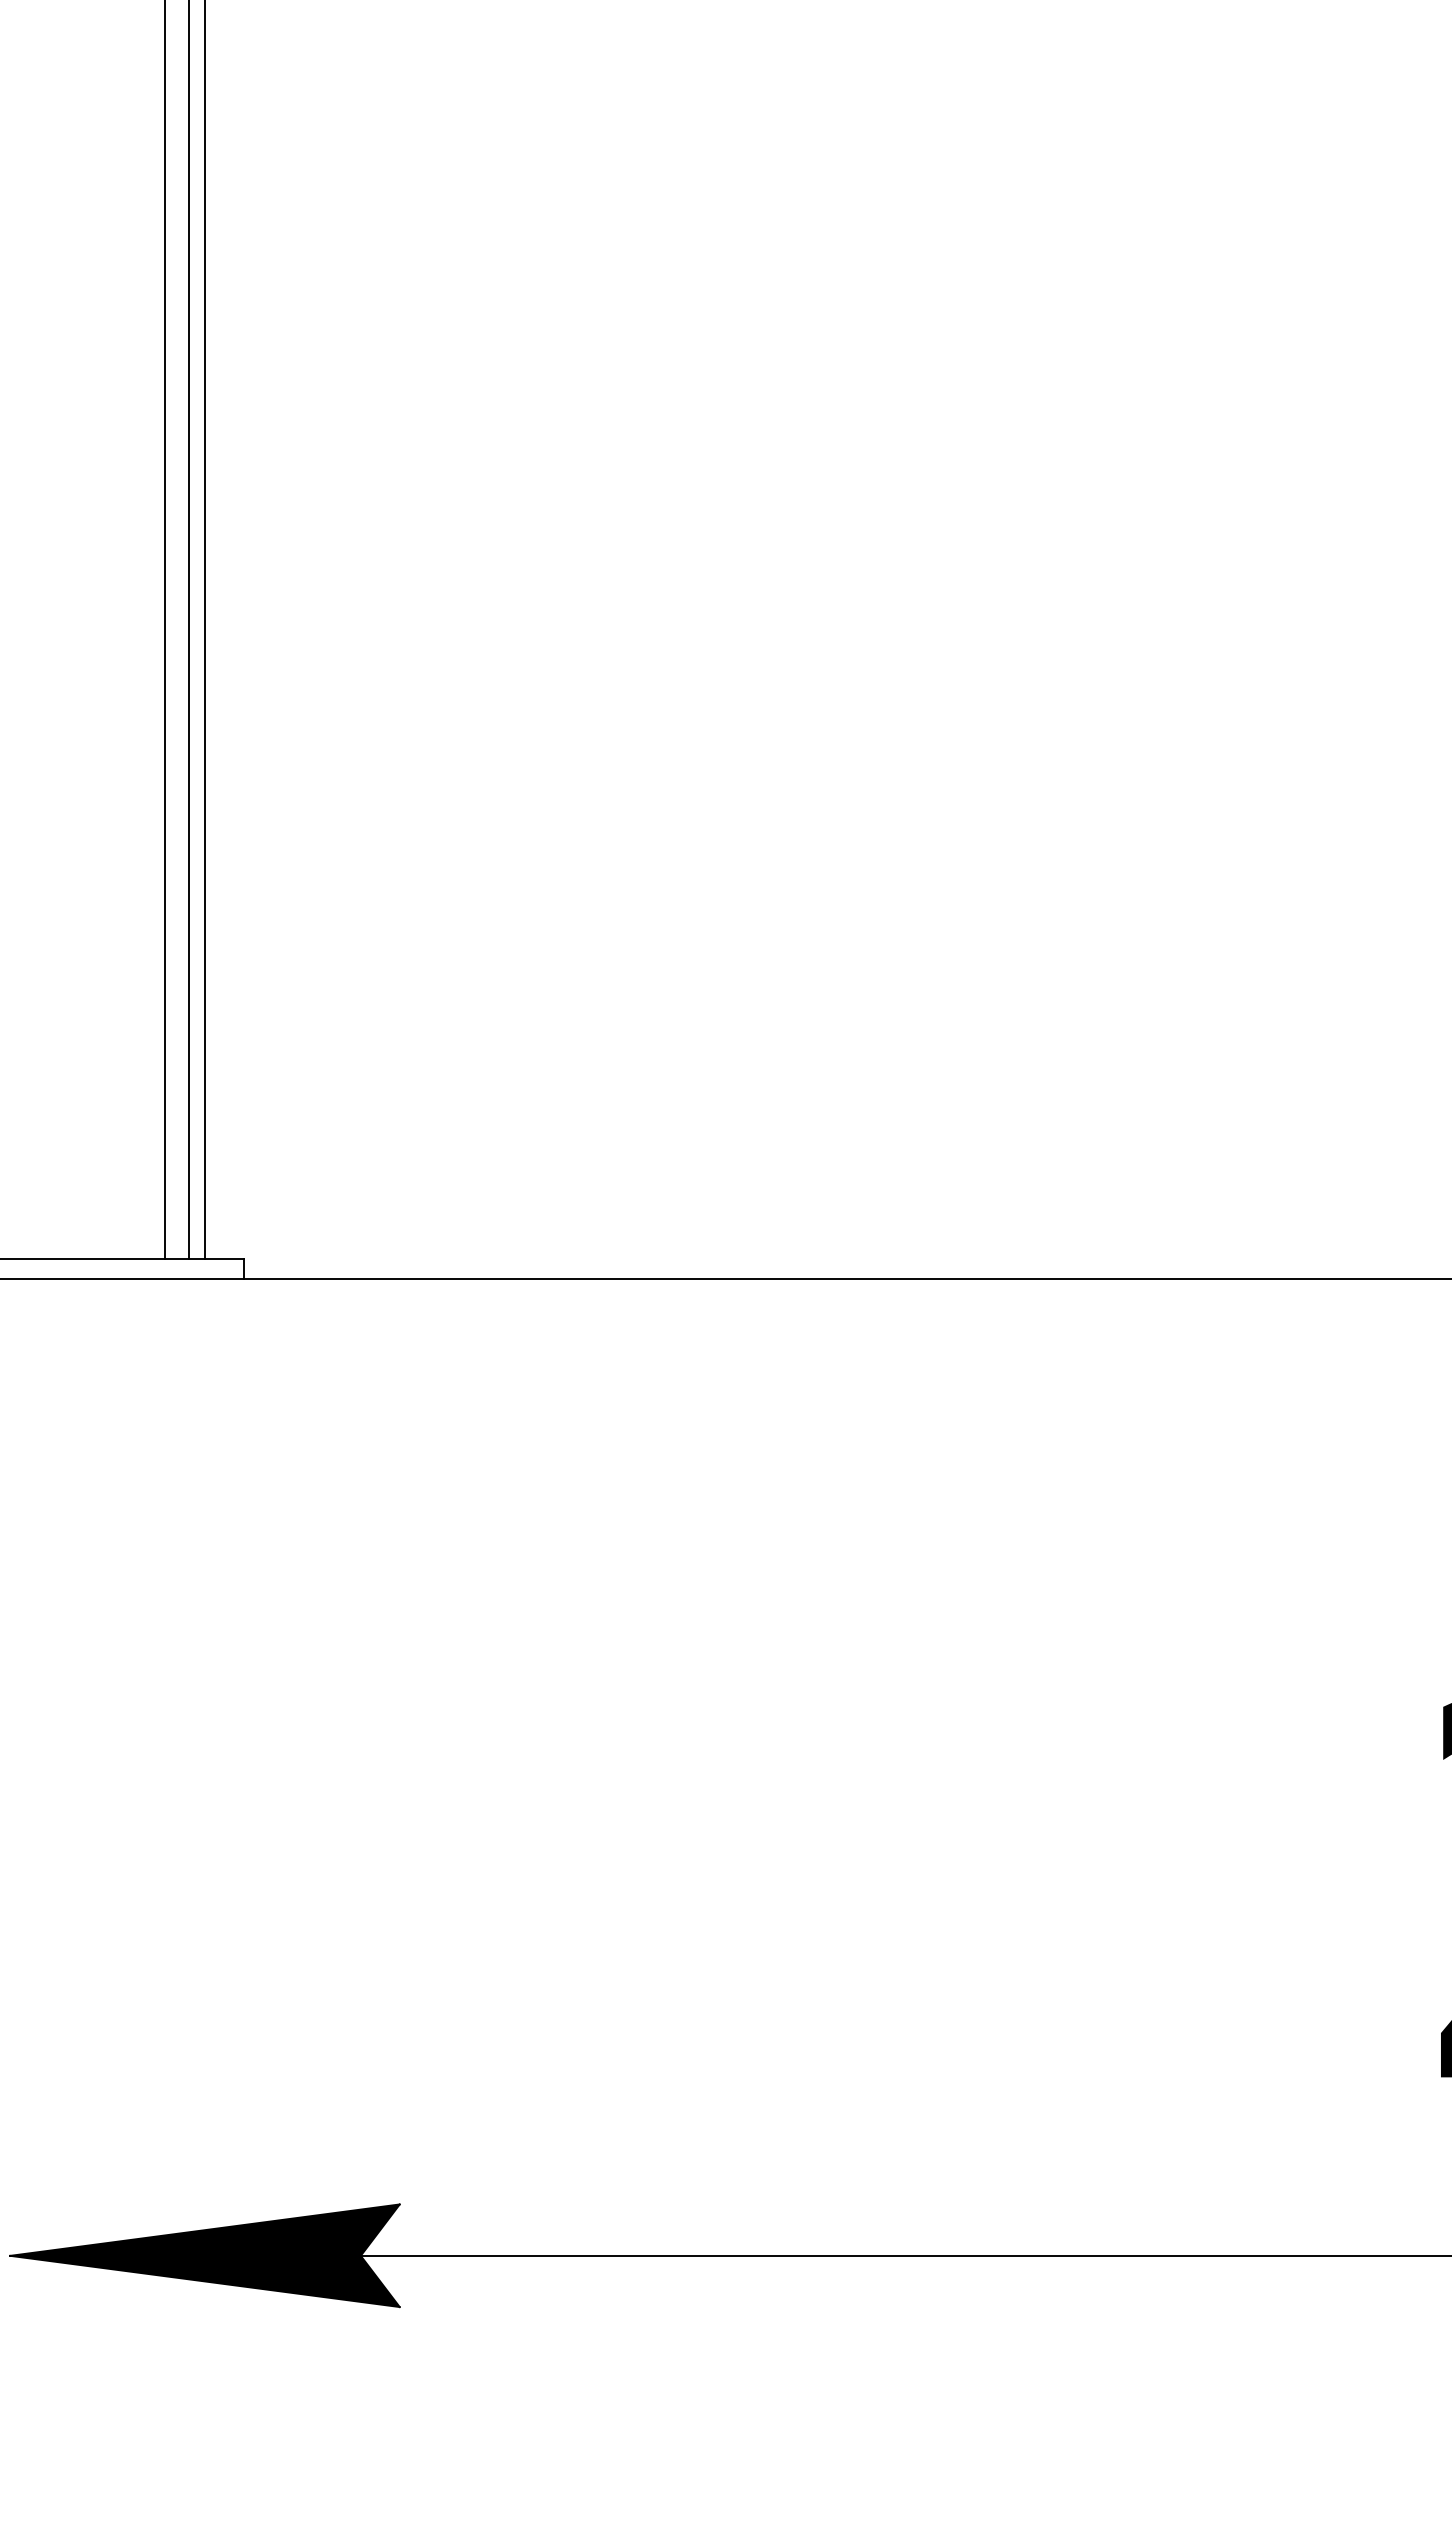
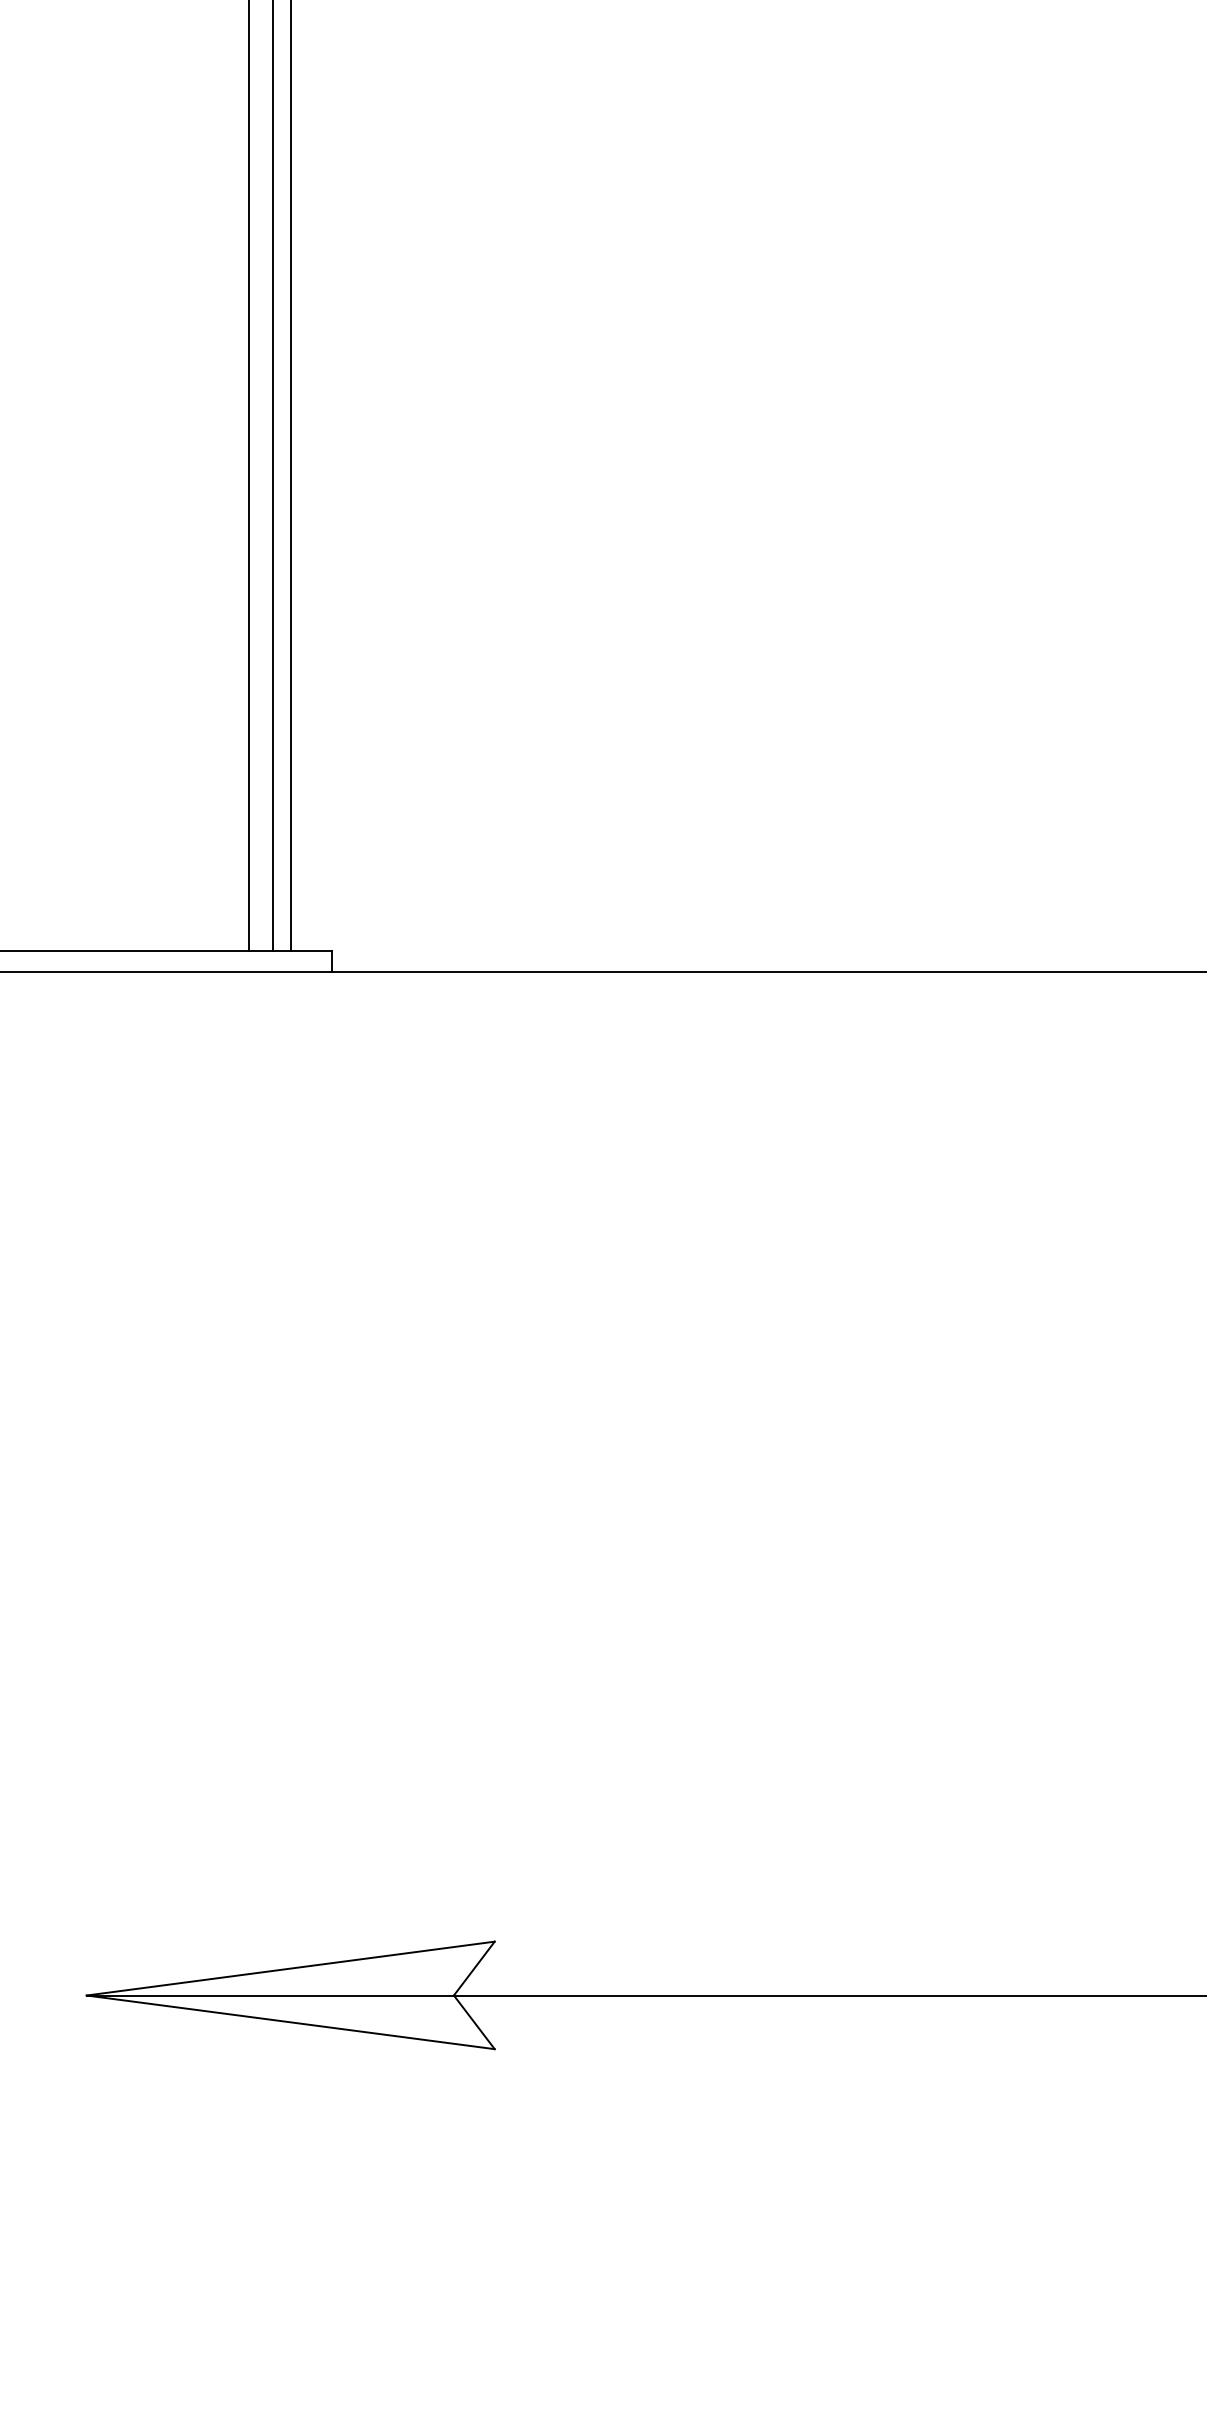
fill: (204, 2255) -> (290, 1995), removed

